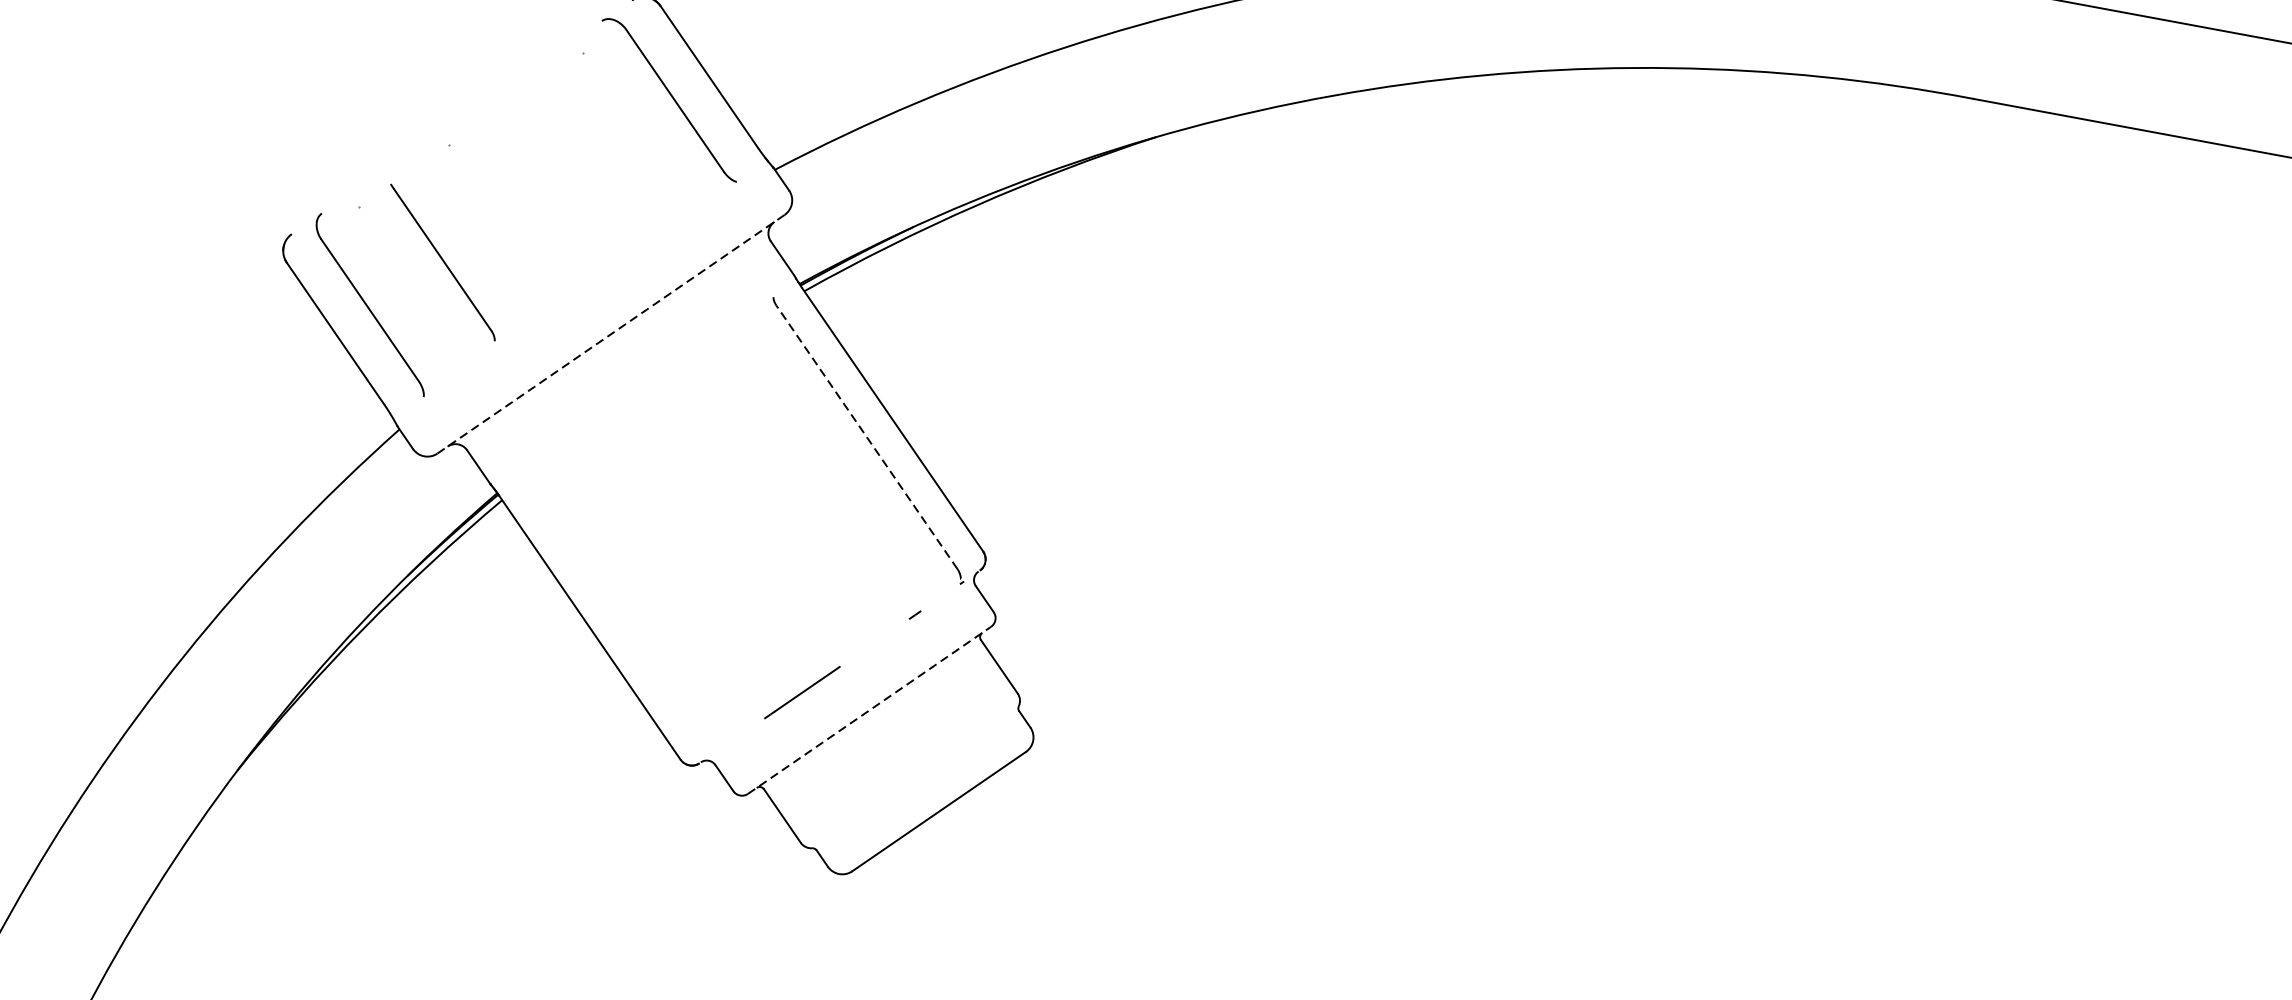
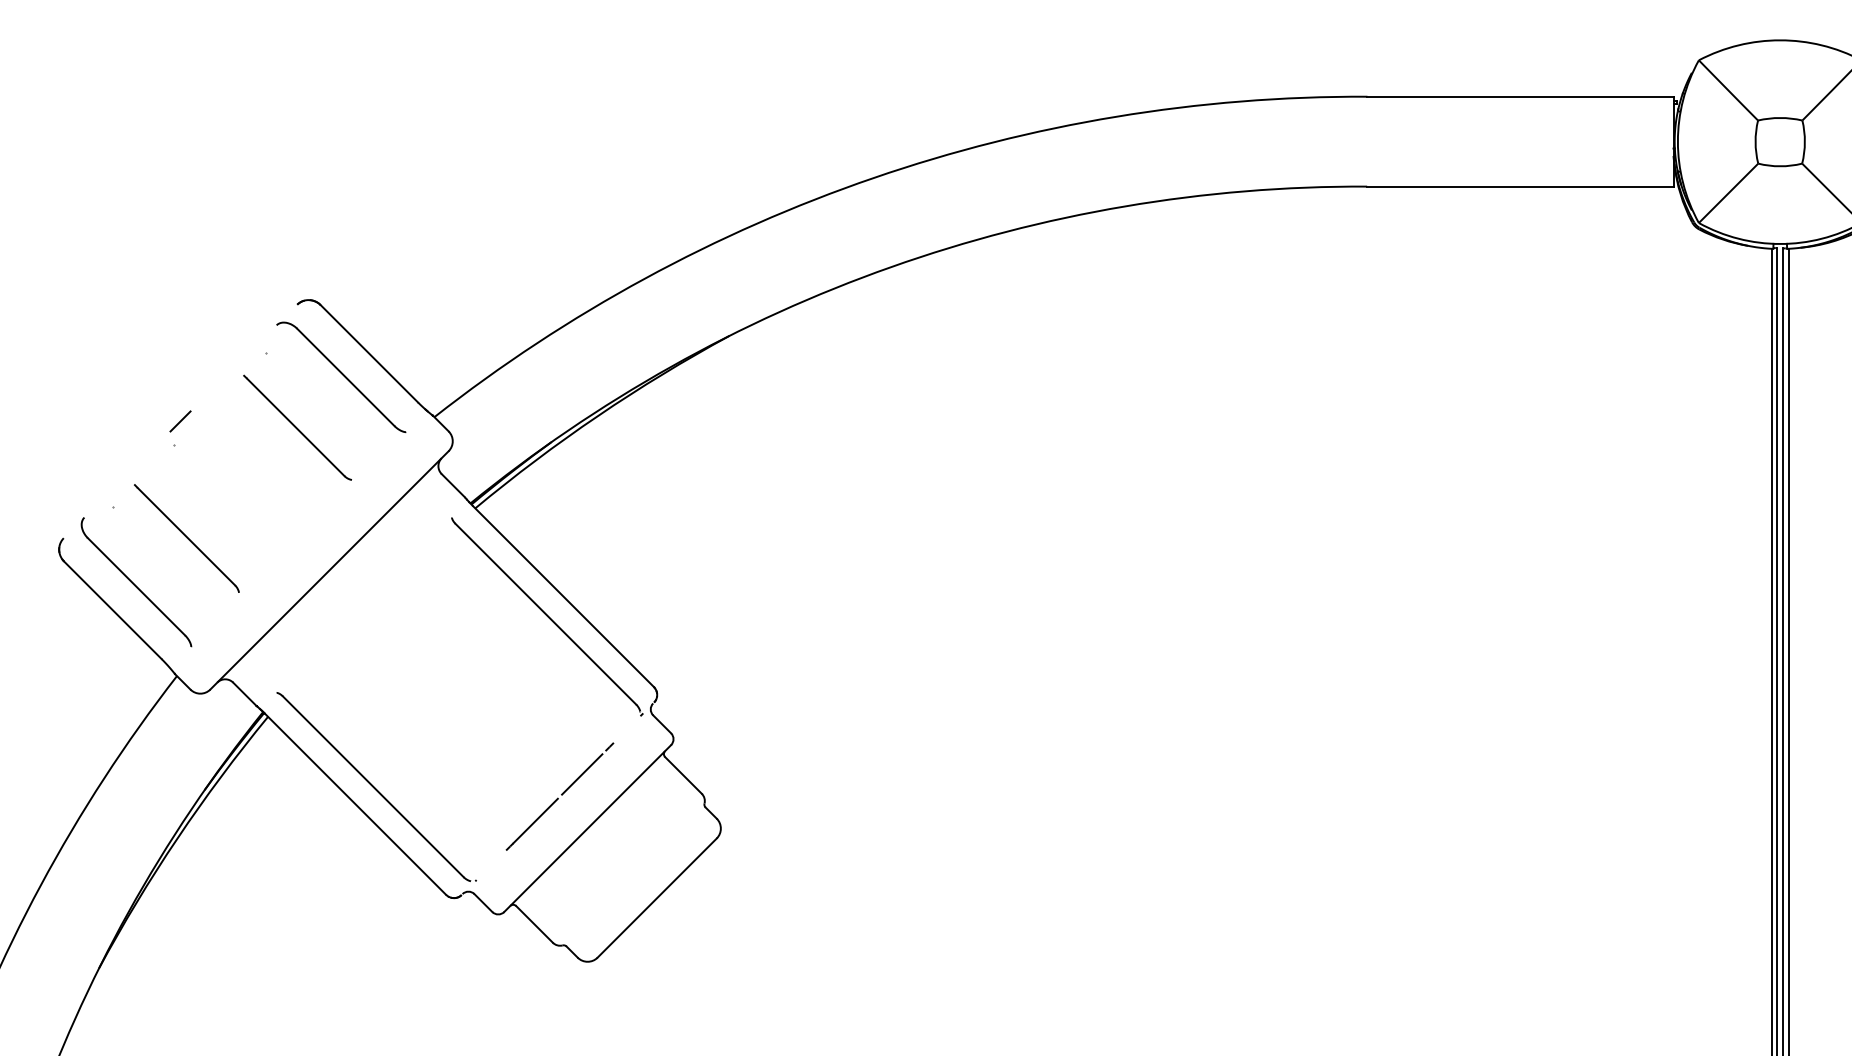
line: (461, 117) -> (180, 421), added
line: (604, 151) -> (297, 427), added
line: (611, 334) -> (329, 570), dashed -> solid
line: (866, 437) -> (545, 614), dashed -> solid
part: (619, 610) -> (376, 786), added
line: (875, 642) -> (582, 774), added
line: (869, 710) -> (587, 828), dashed -> solid

